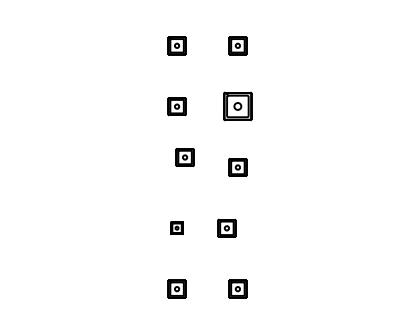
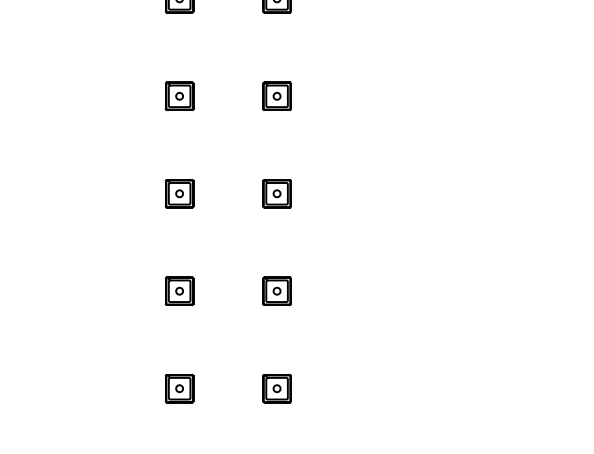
part: (237, 106) -> (276, 193), size x0.62
part: (184, 157) -> (178, 291), moved
part: (176, 227) -> (178, 387), size x1.43
part: (226, 227) -> (276, 387), moved

